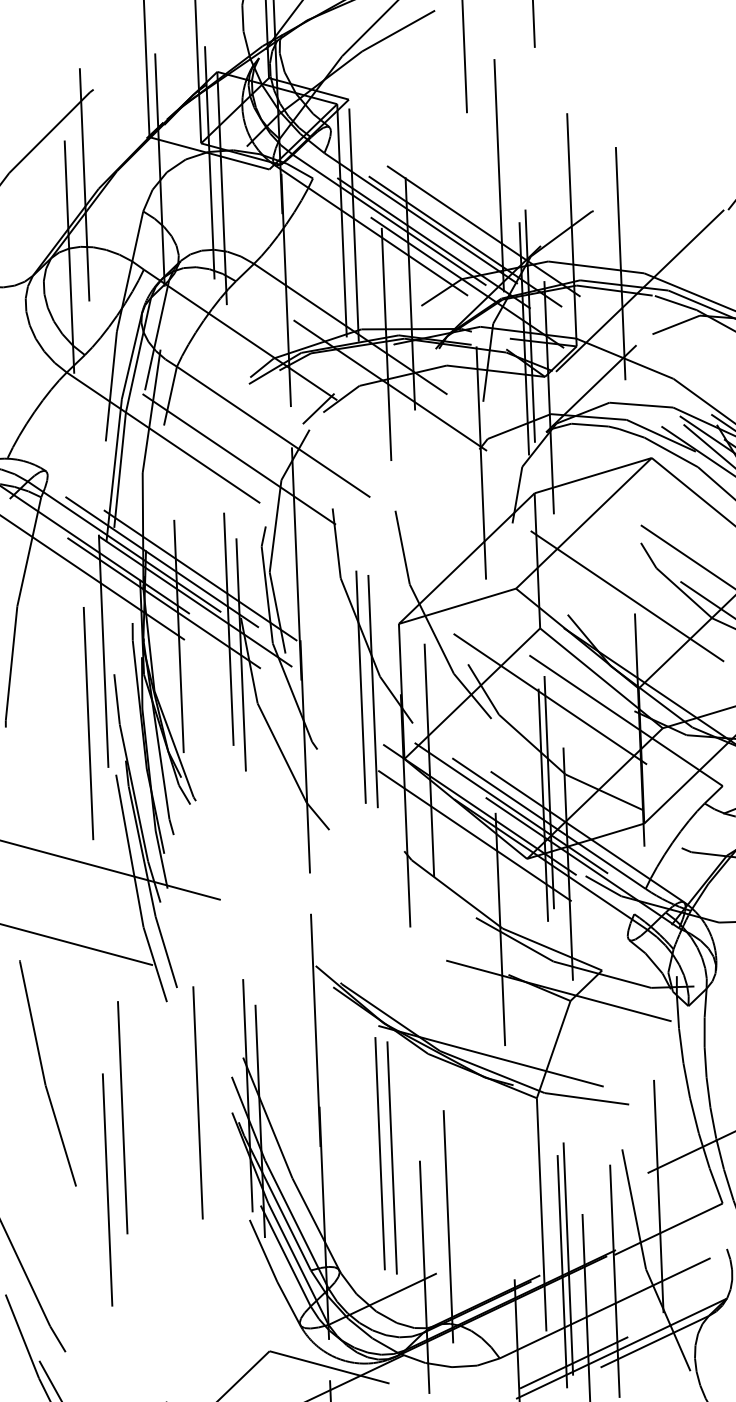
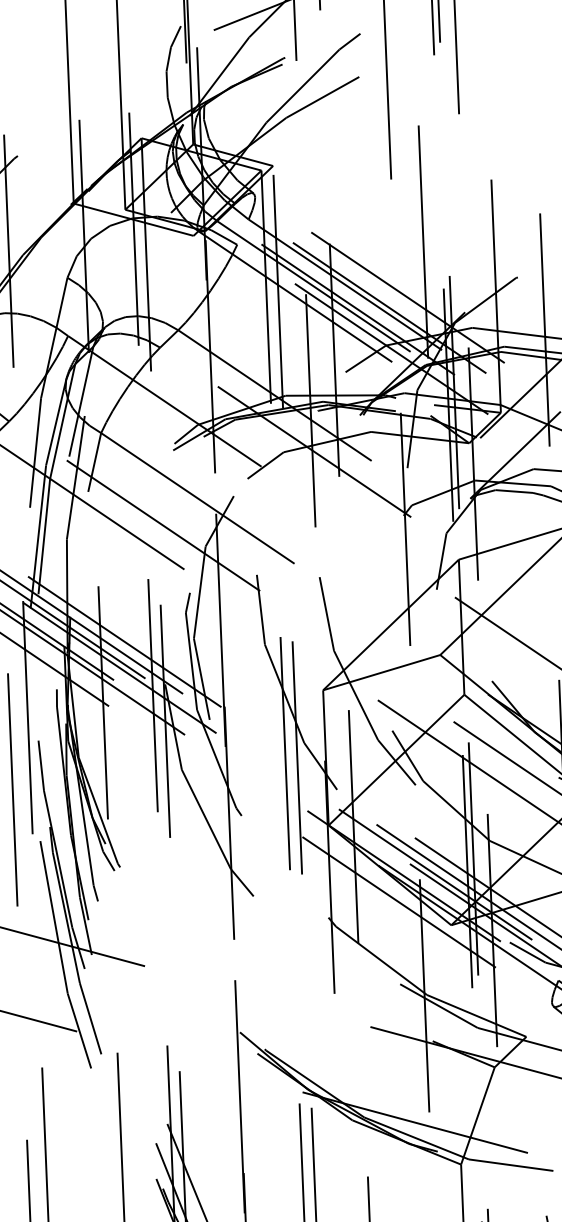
line: (318, 408) -> (242, 474), removed

